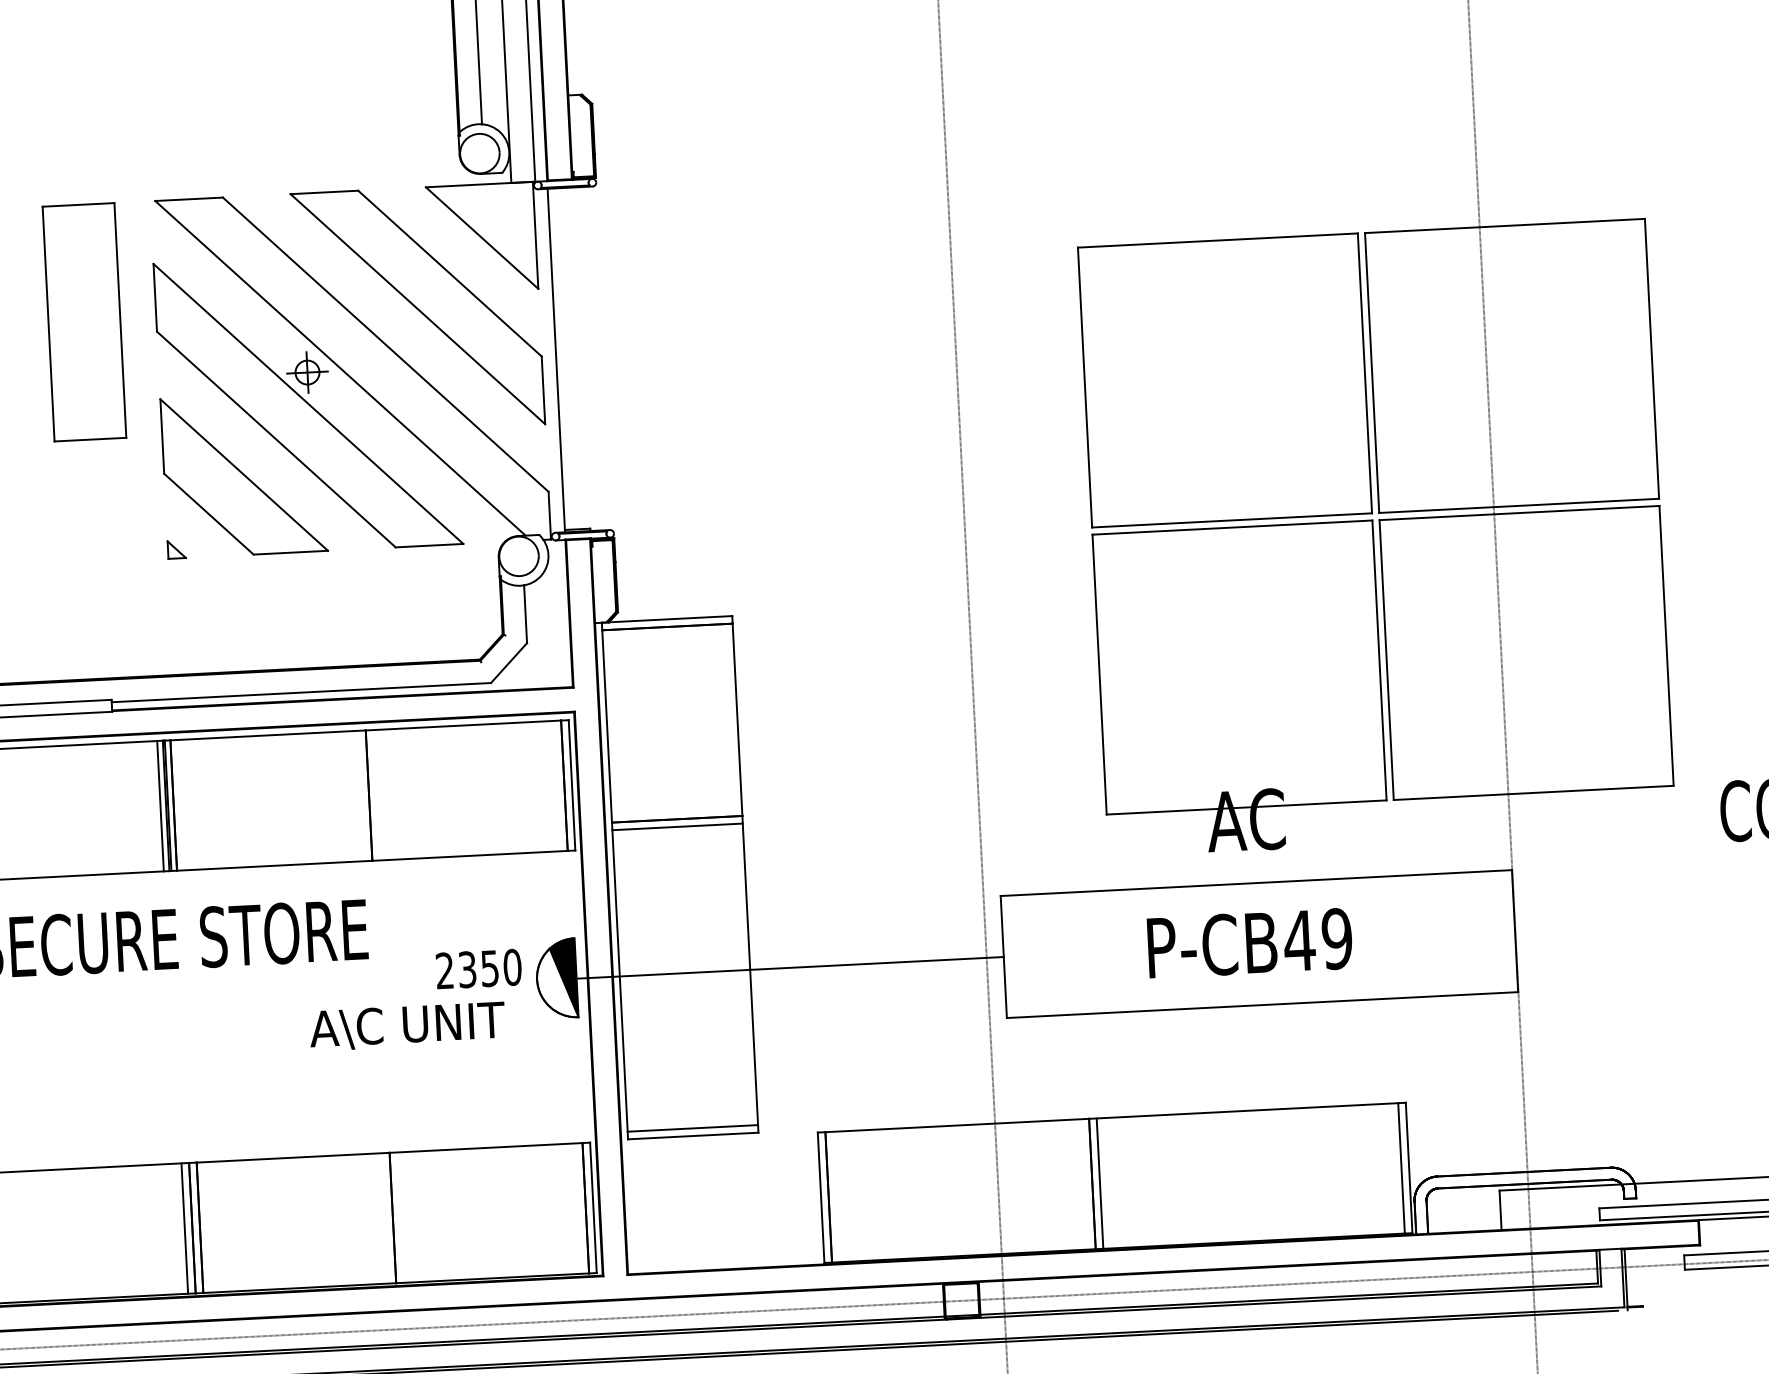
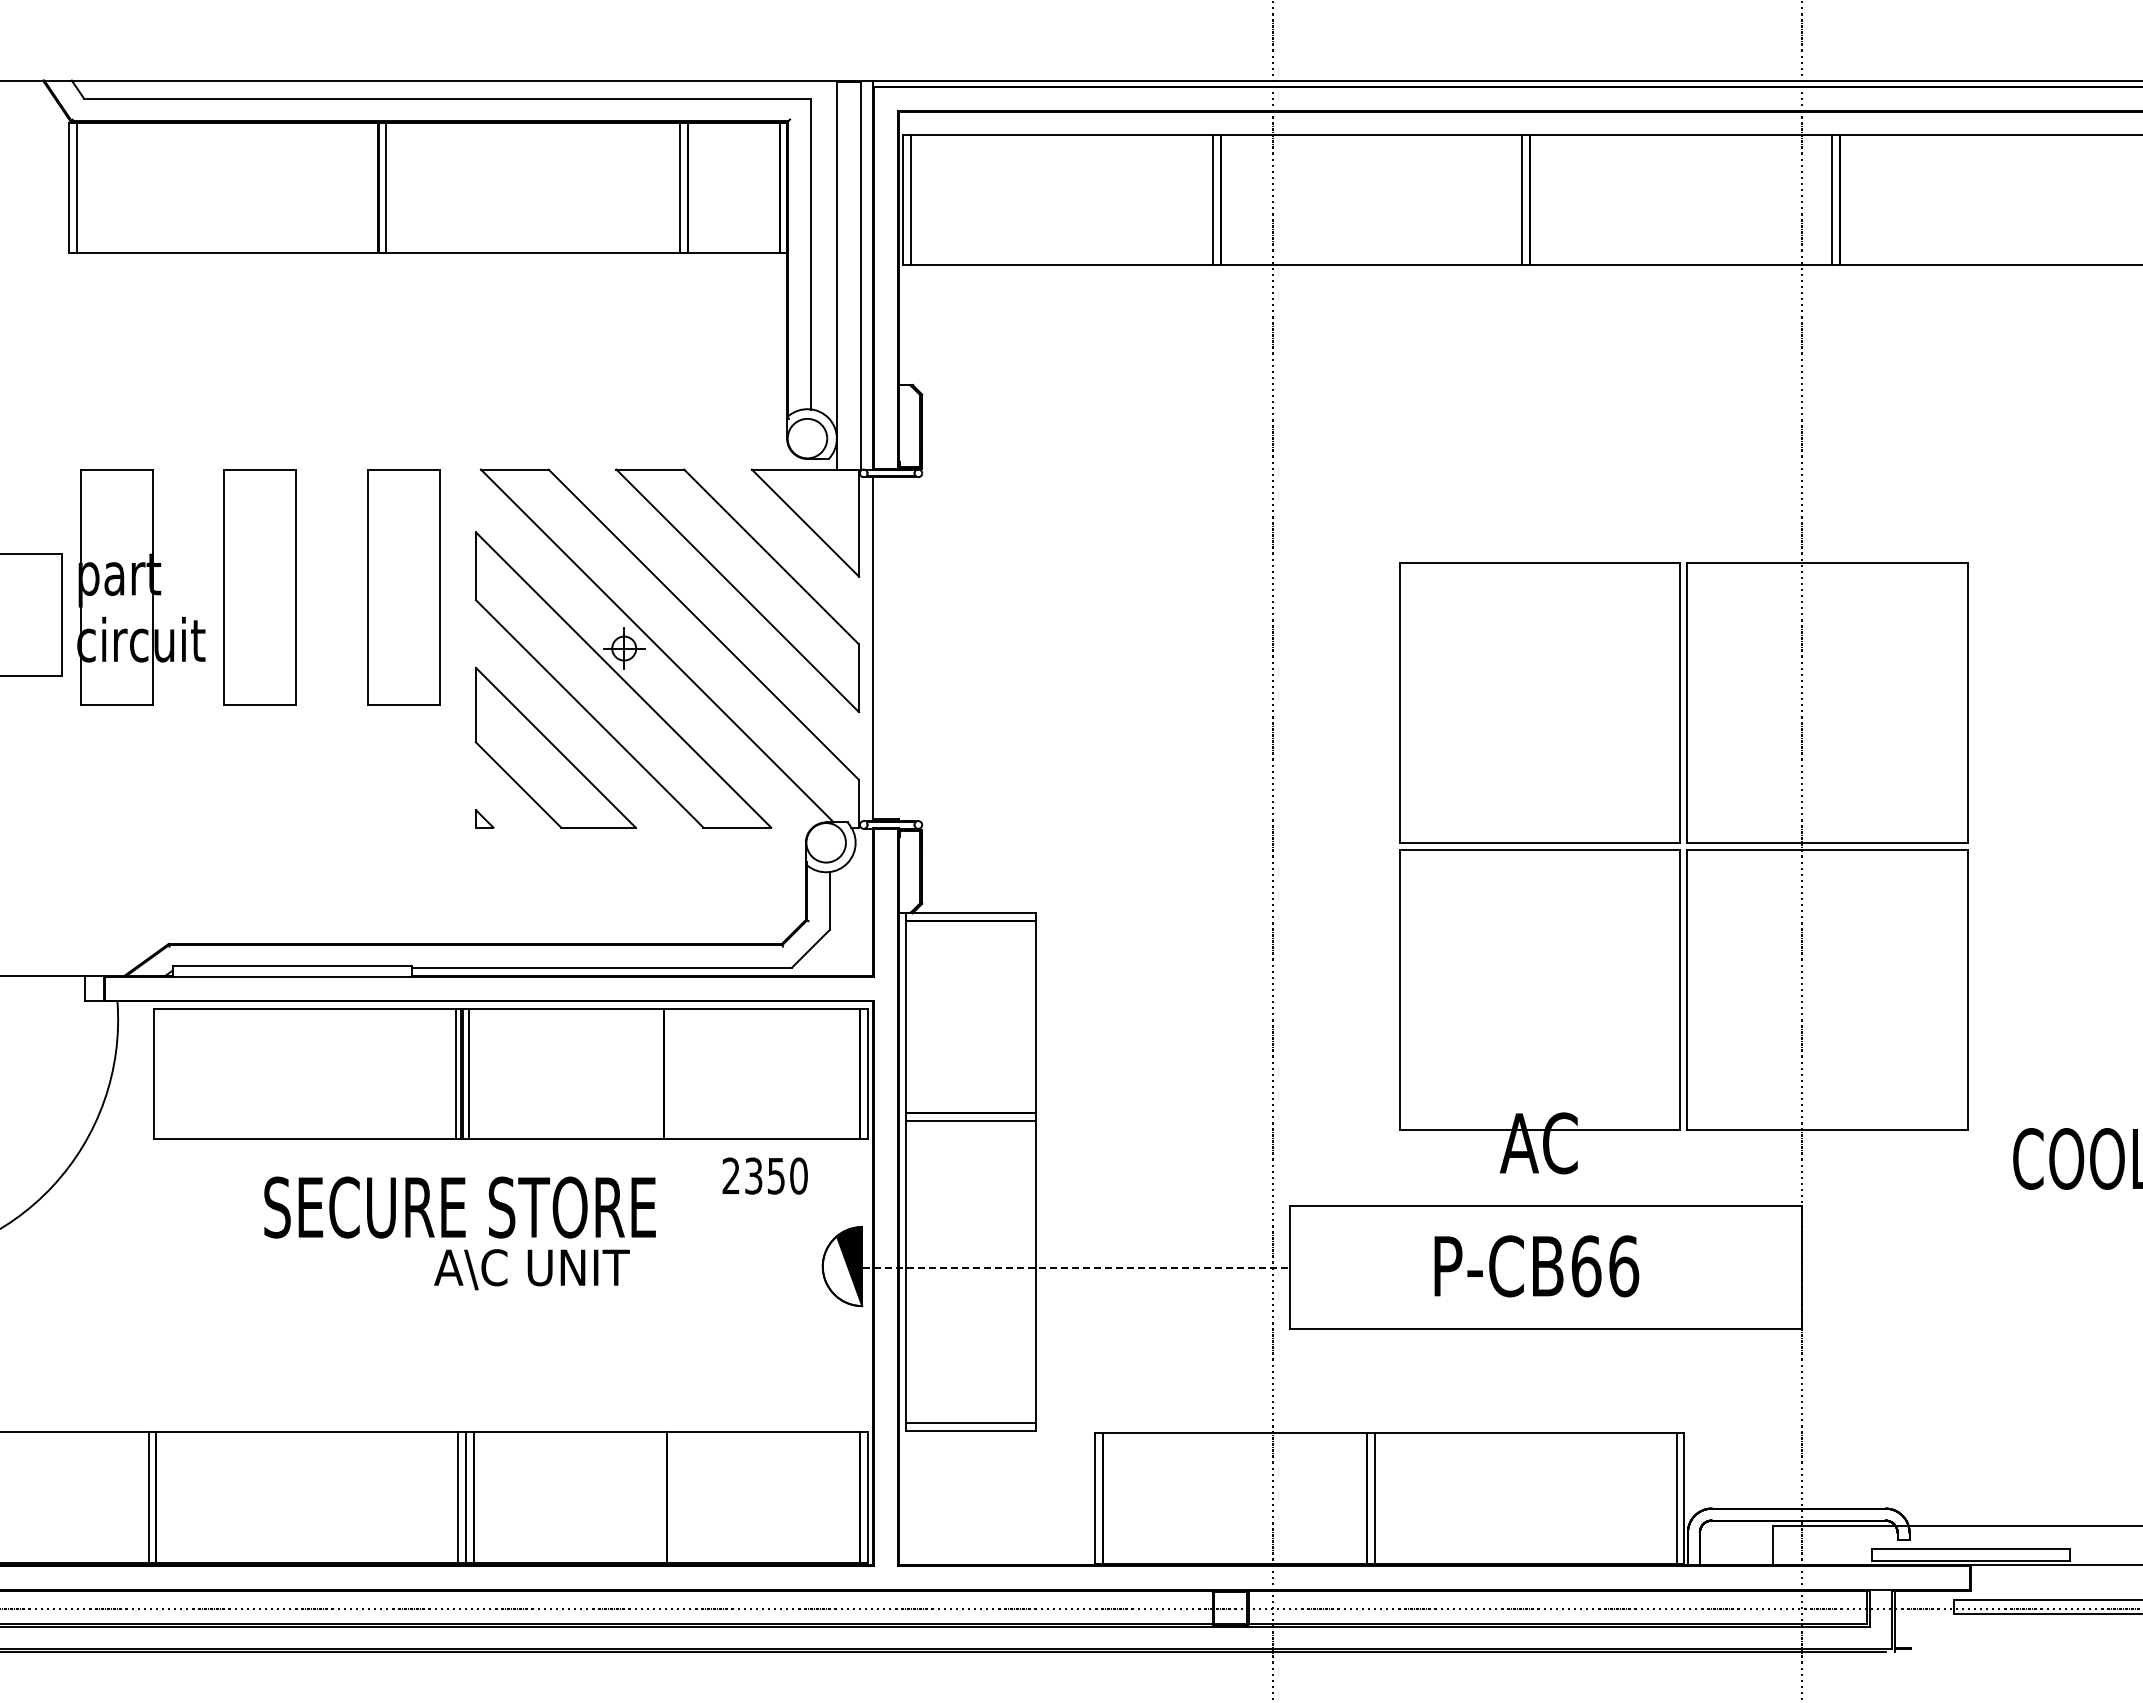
text: (1317, 940) -> (1604, 1266), P-CB49 -> P-CB66
line: (791, 967) -> (1077, 1267), solid -> dashed
text: (478, 968) -> (764, 1175), moved
text: (406, 1026) -> (531, 1269), moved

